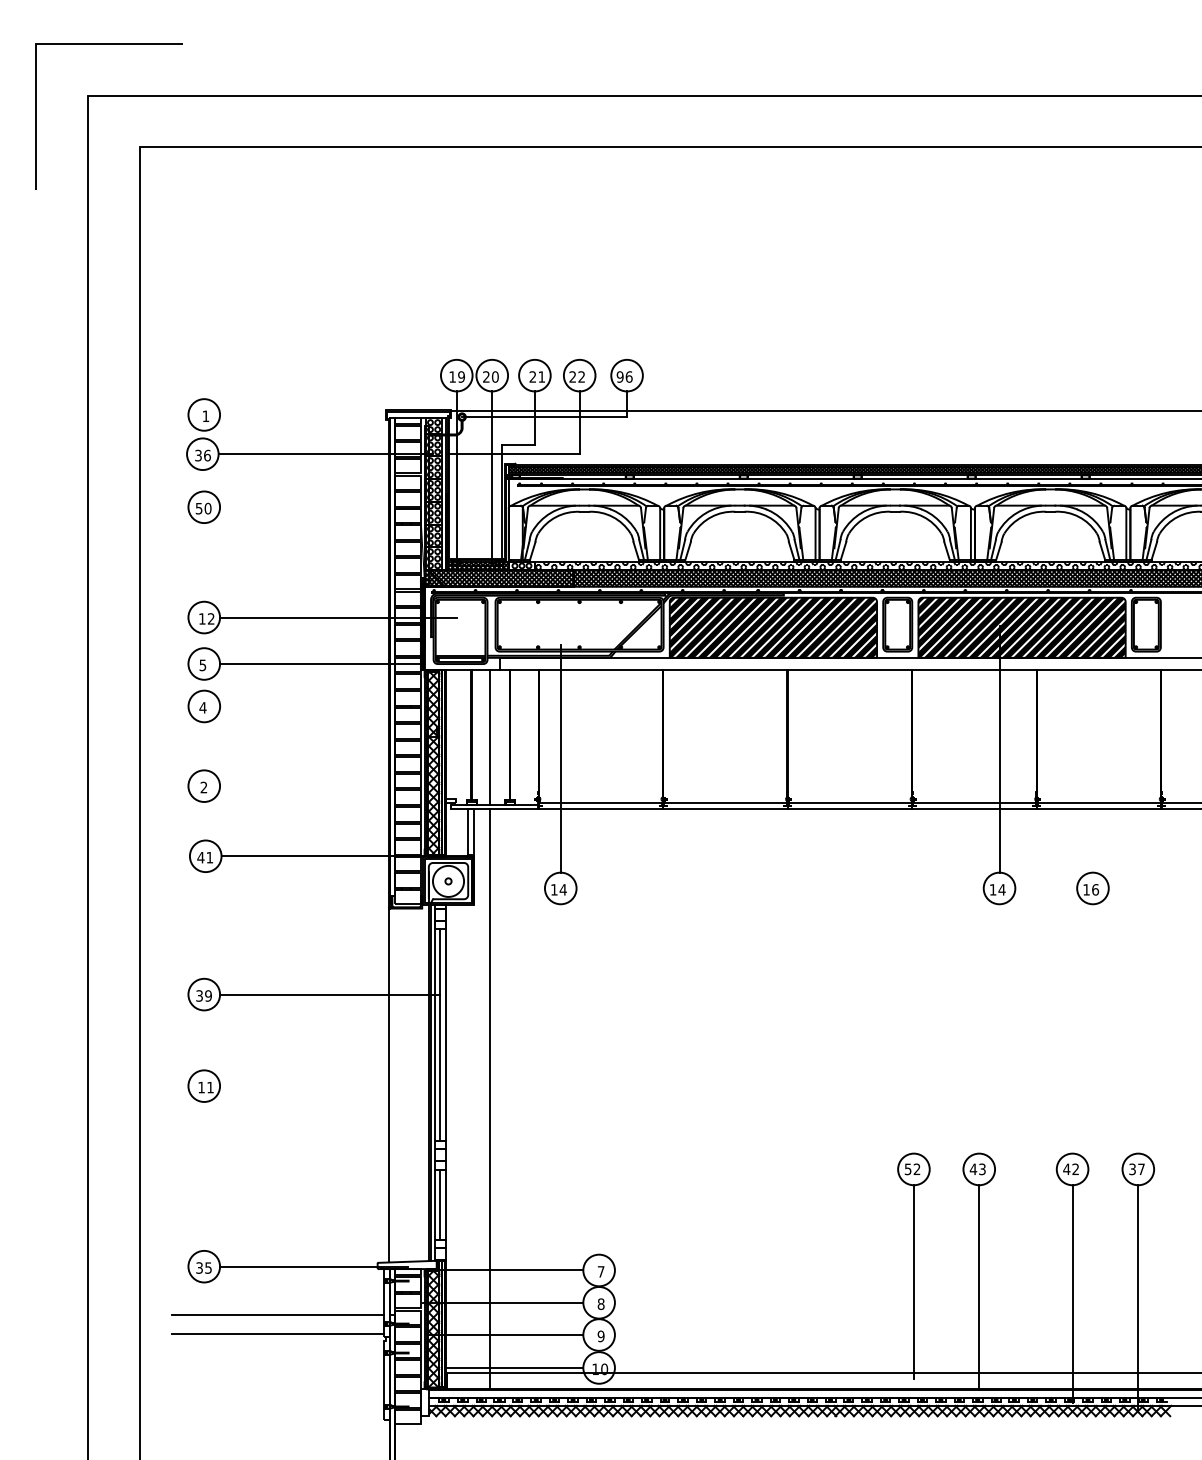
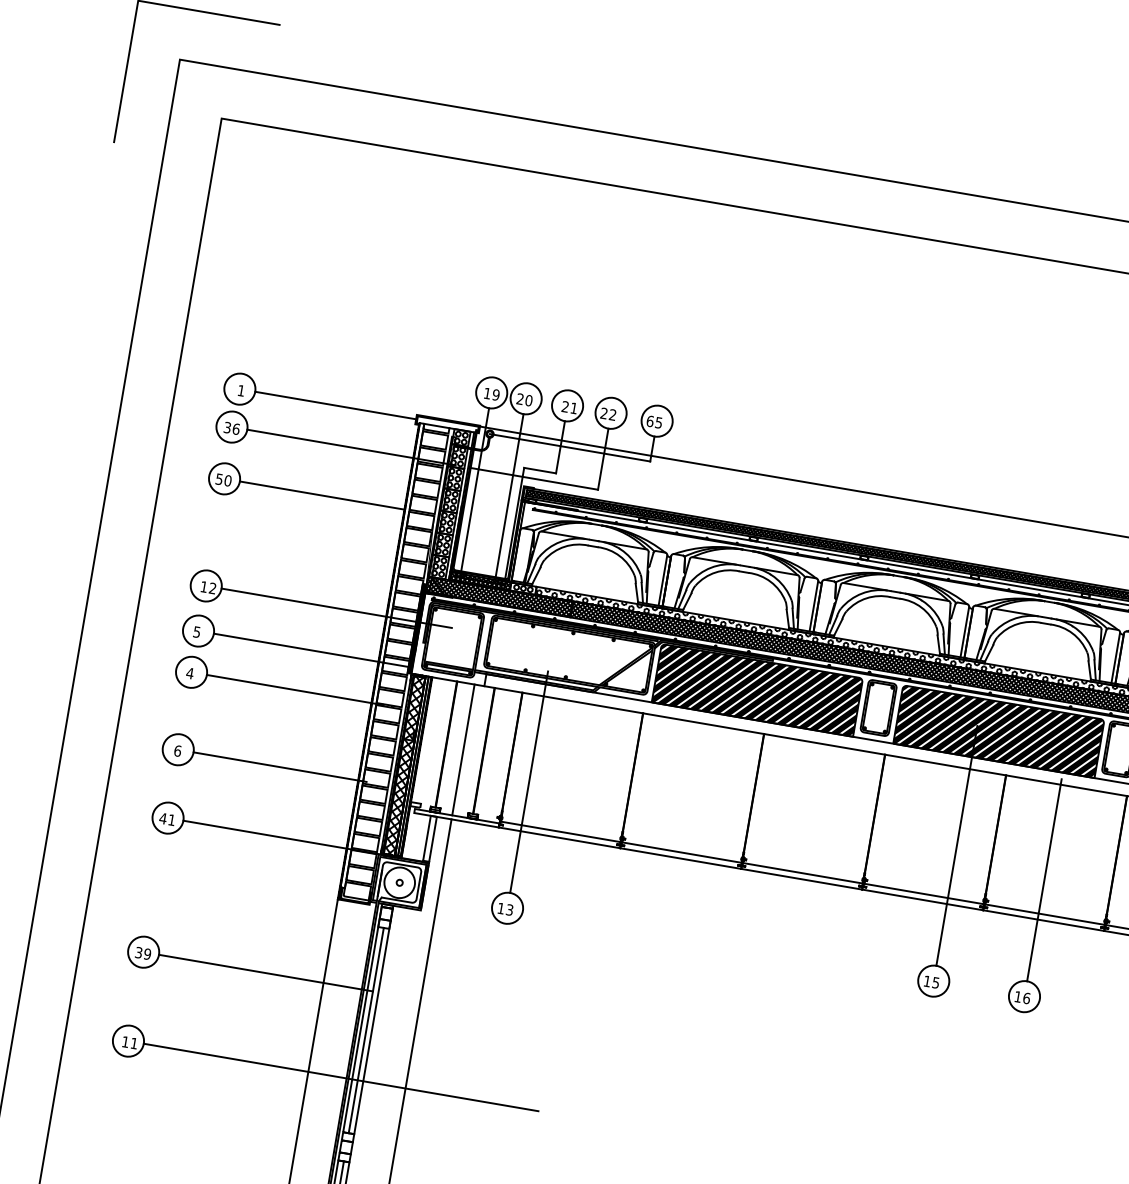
text: (624, 376) -> (654, 421), 96 -> 65
line: (302, 414) -> (335, 405), added
line: (305, 507) -> (322, 495), added
line: (310, 706) -> (294, 689), added
line: (1092, 768) -> (1043, 880), added
line: (309, 786) -> (280, 767), added
text: (203, 787) -> (177, 750), 2 -> 6
text: (562, 889) -> (509, 909), 14 -> 13
text: (1001, 889) -> (935, 982), 14 -> 15
line: (423, 1086) -> (341, 1077), added

